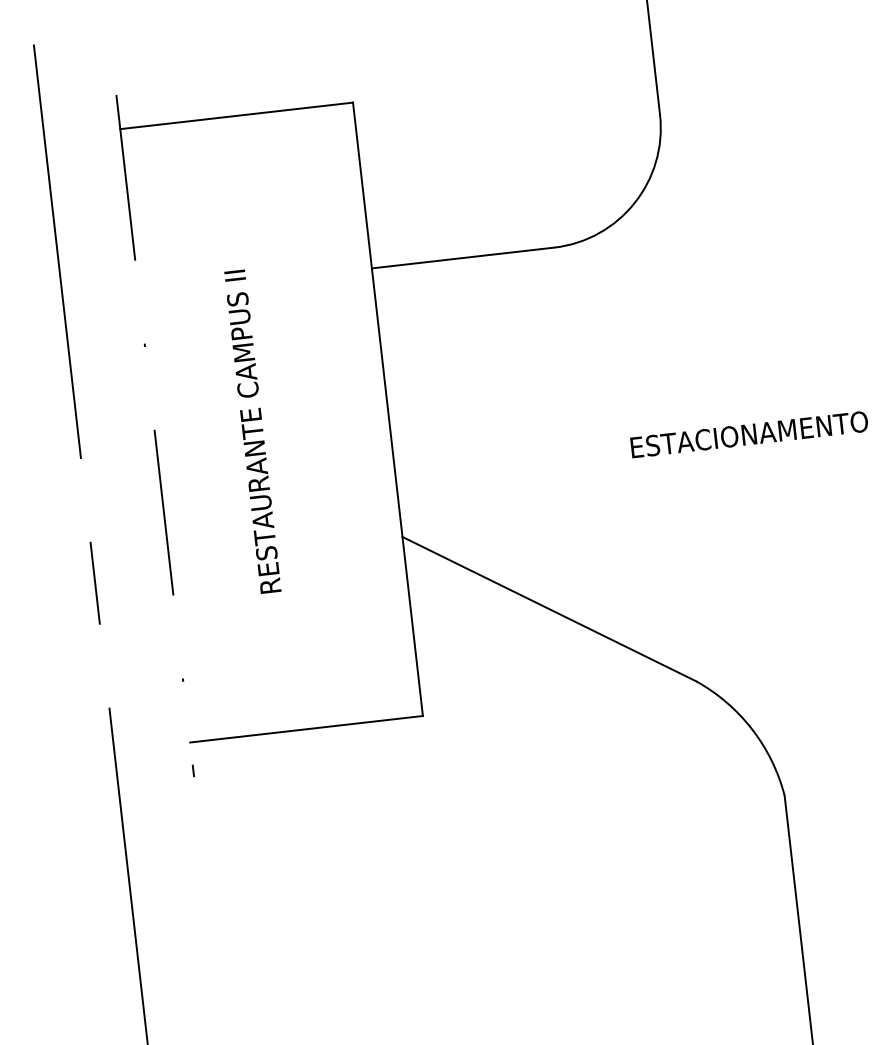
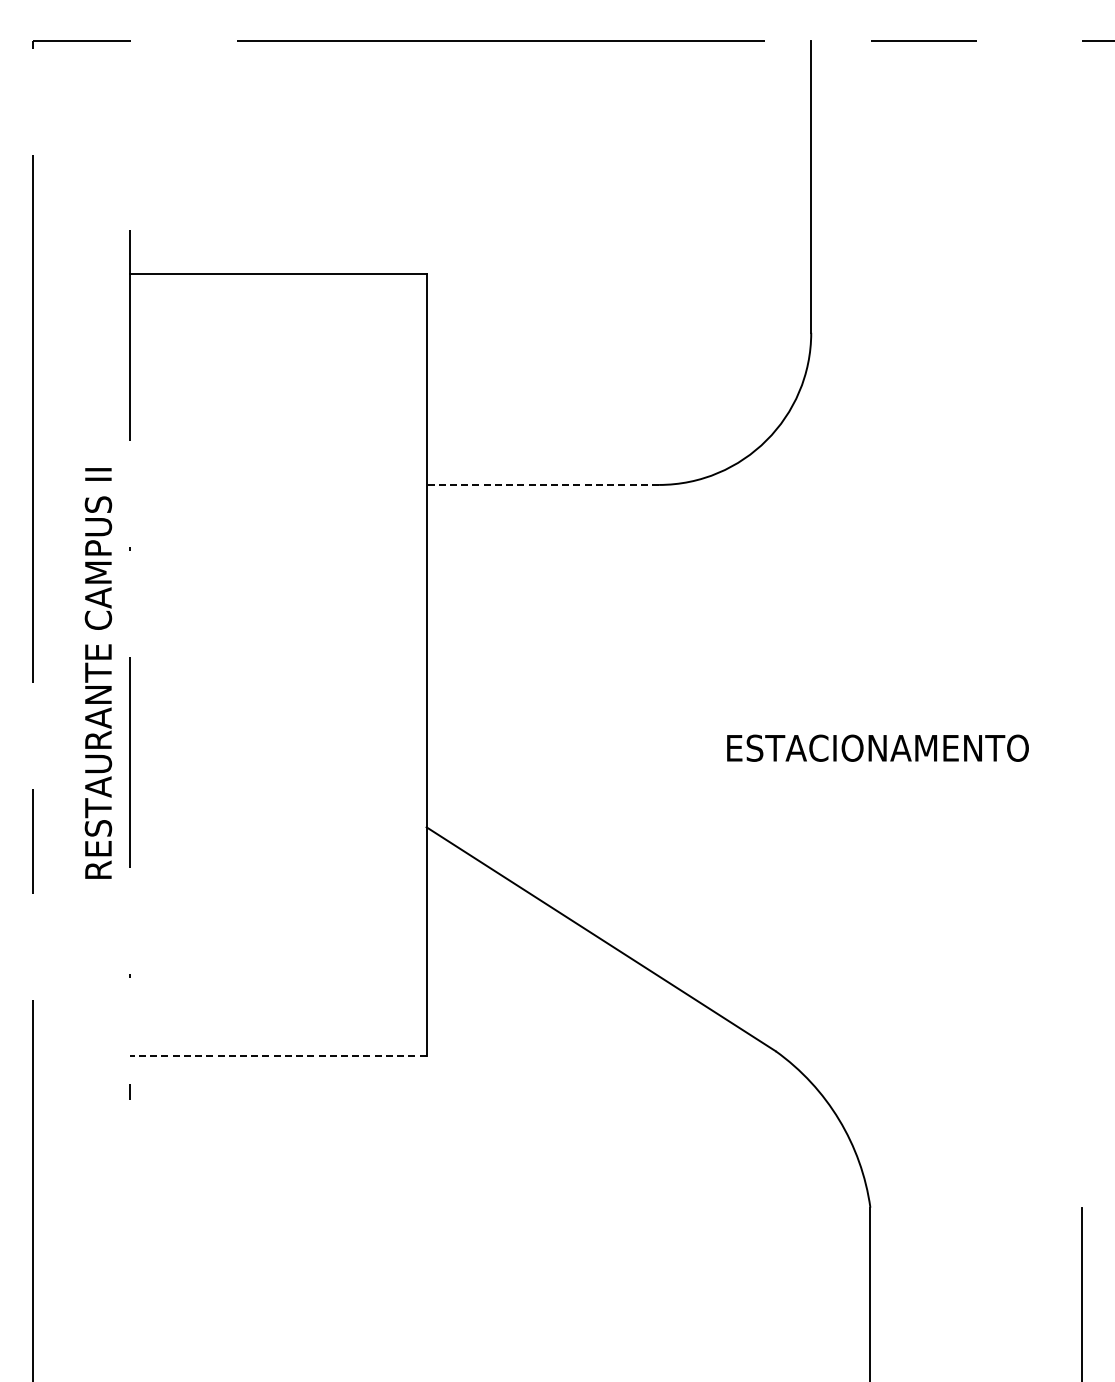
line: (462, 257) -> (542, 484), solid -> dashed
text: (252, 431) -> (98, 673), moved
line: (305, 729) -> (277, 1055), solid -> dashed

